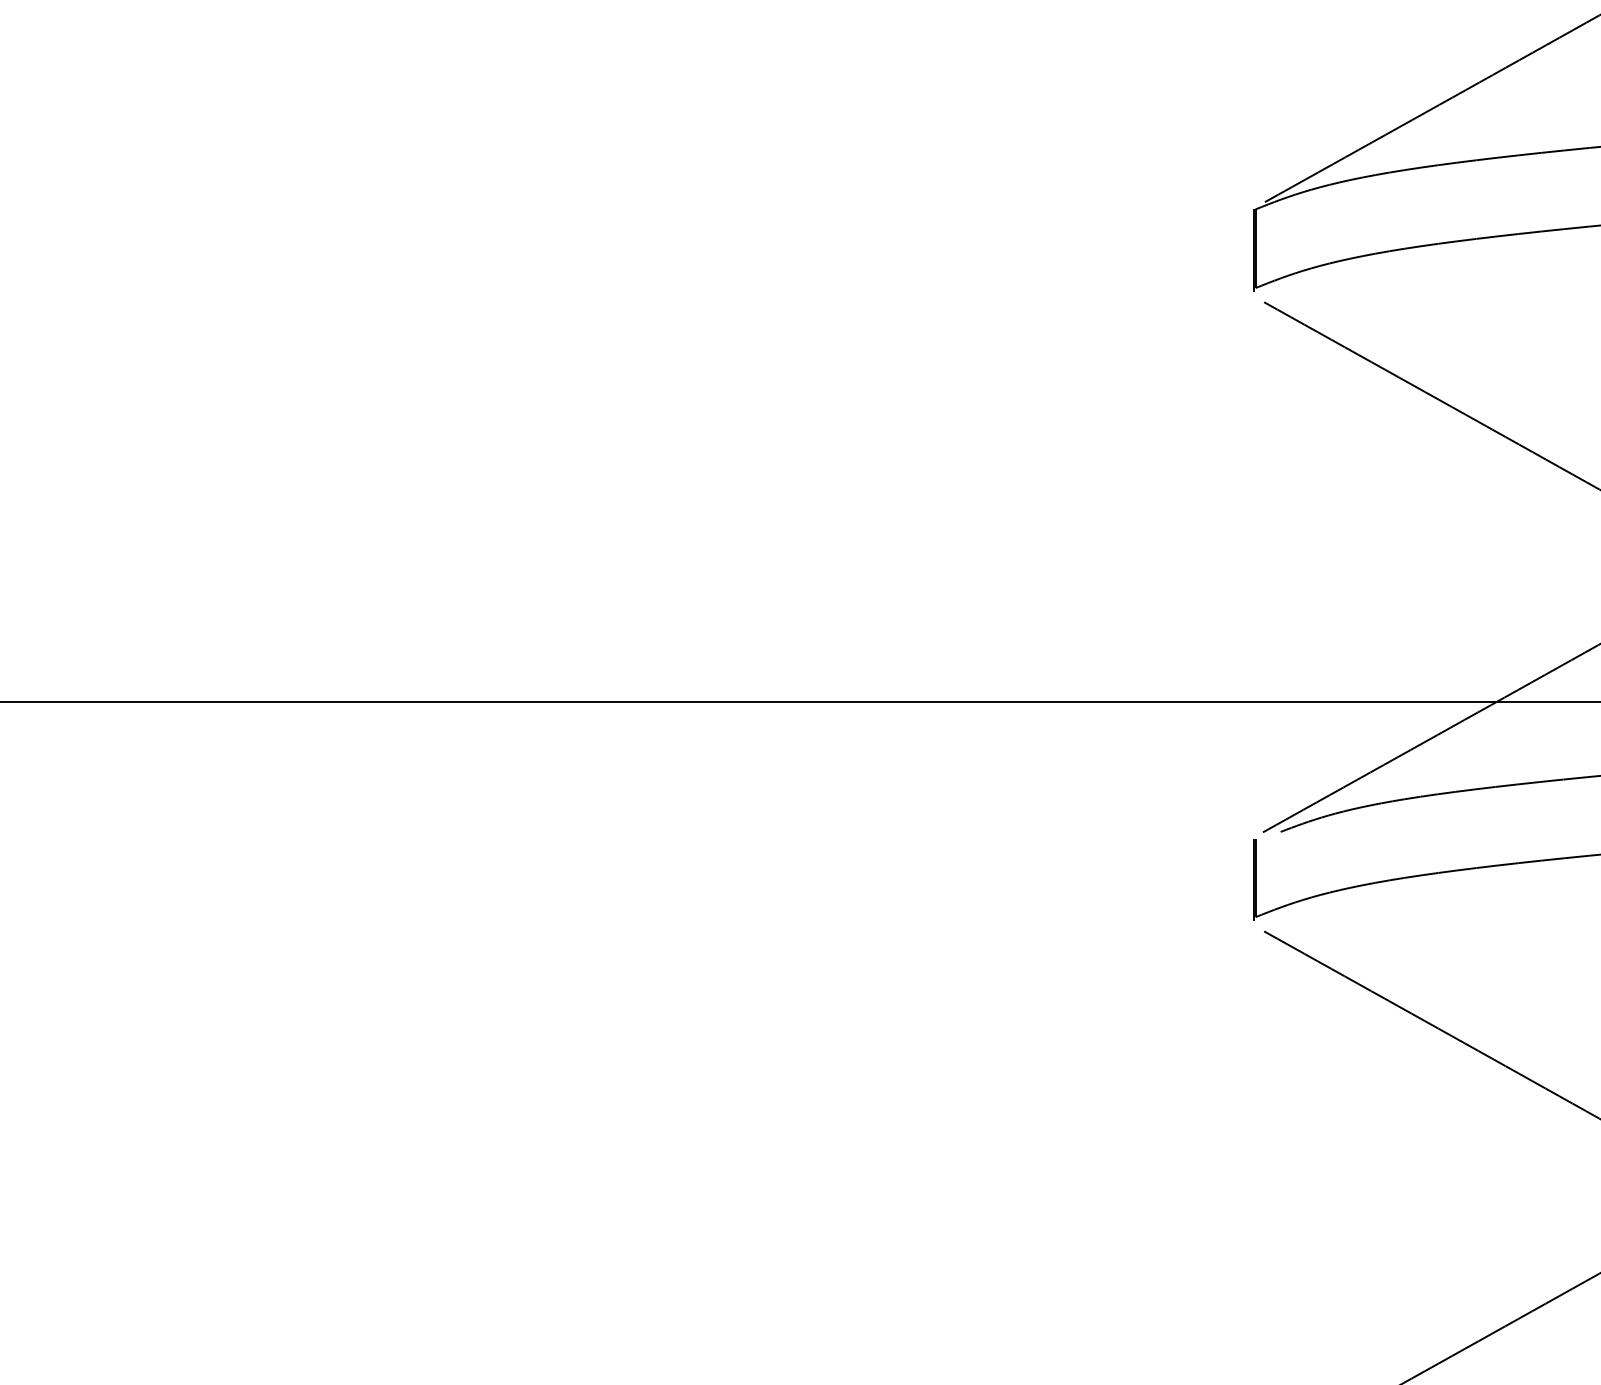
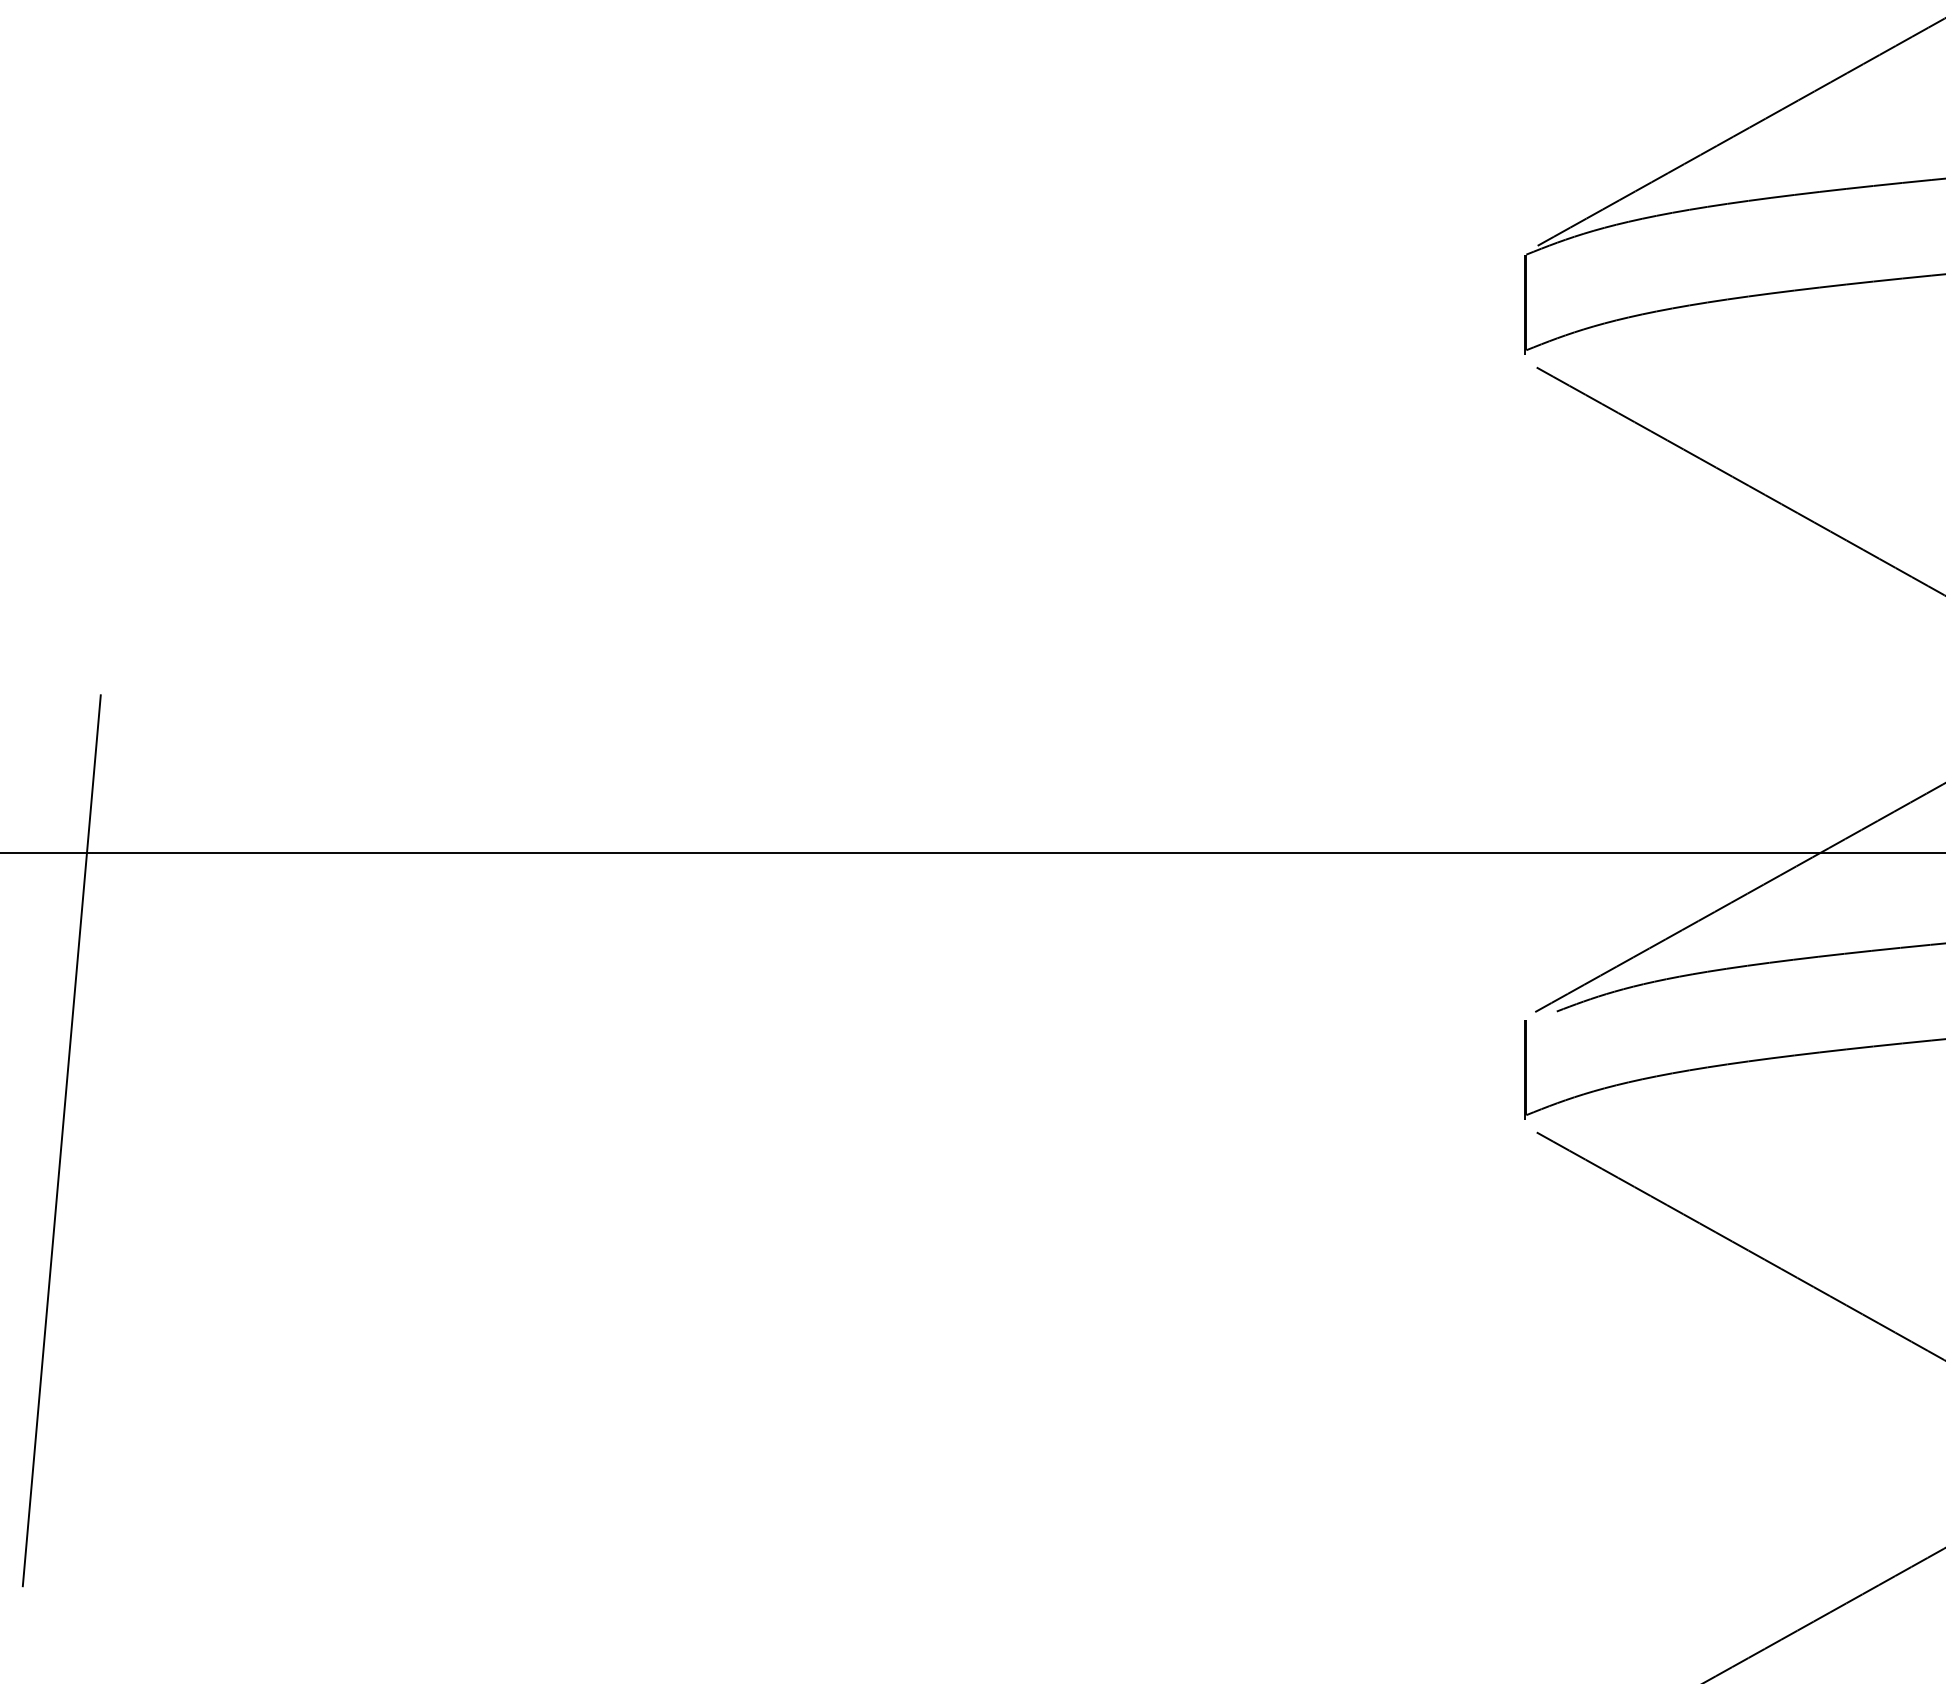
line: (50, 938) -> (61, 1141), added

